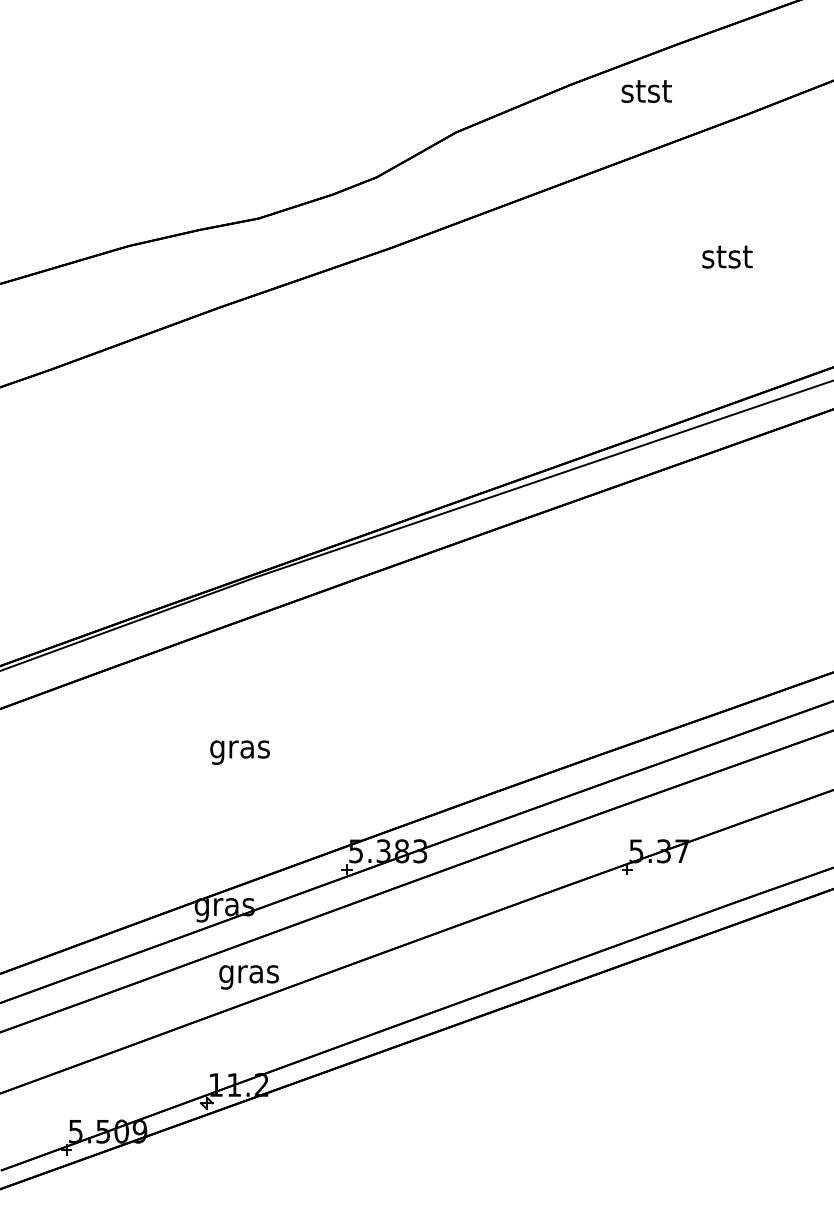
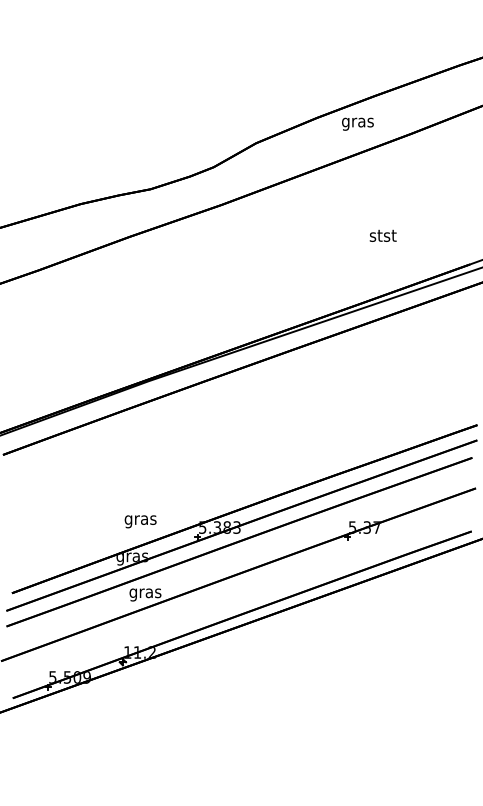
text: (645, 93) -> (357, 122), stst -> gras
text: (726, 256) -> (382, 235), moved
text: (239, 752) -> (140, 521), moved

